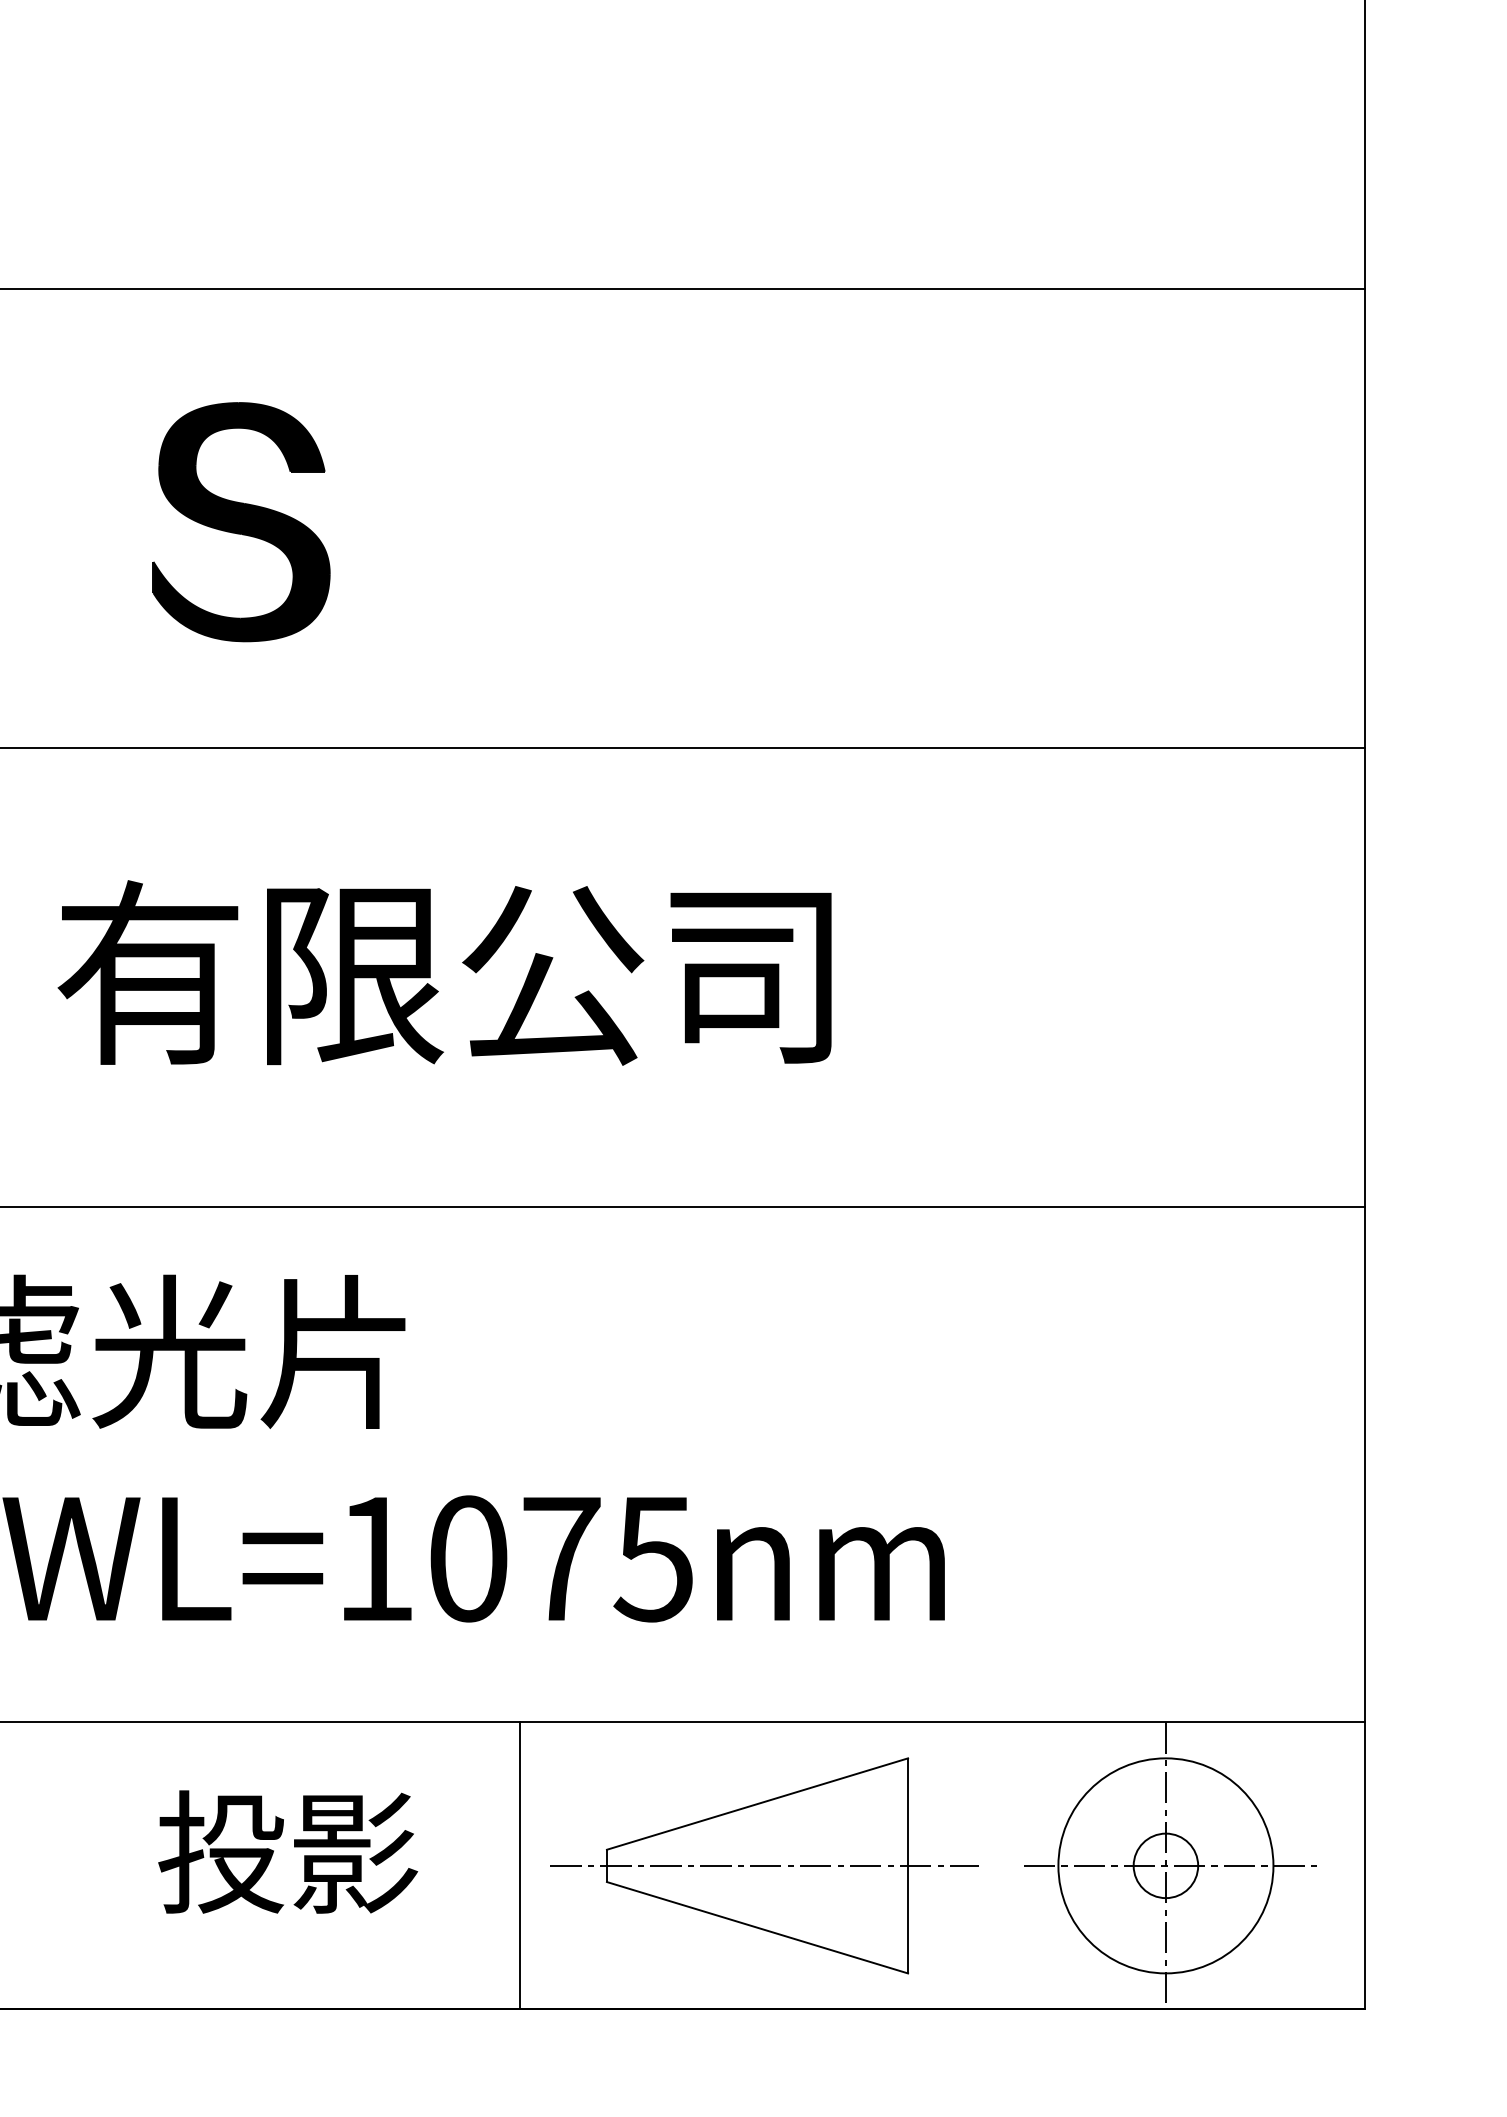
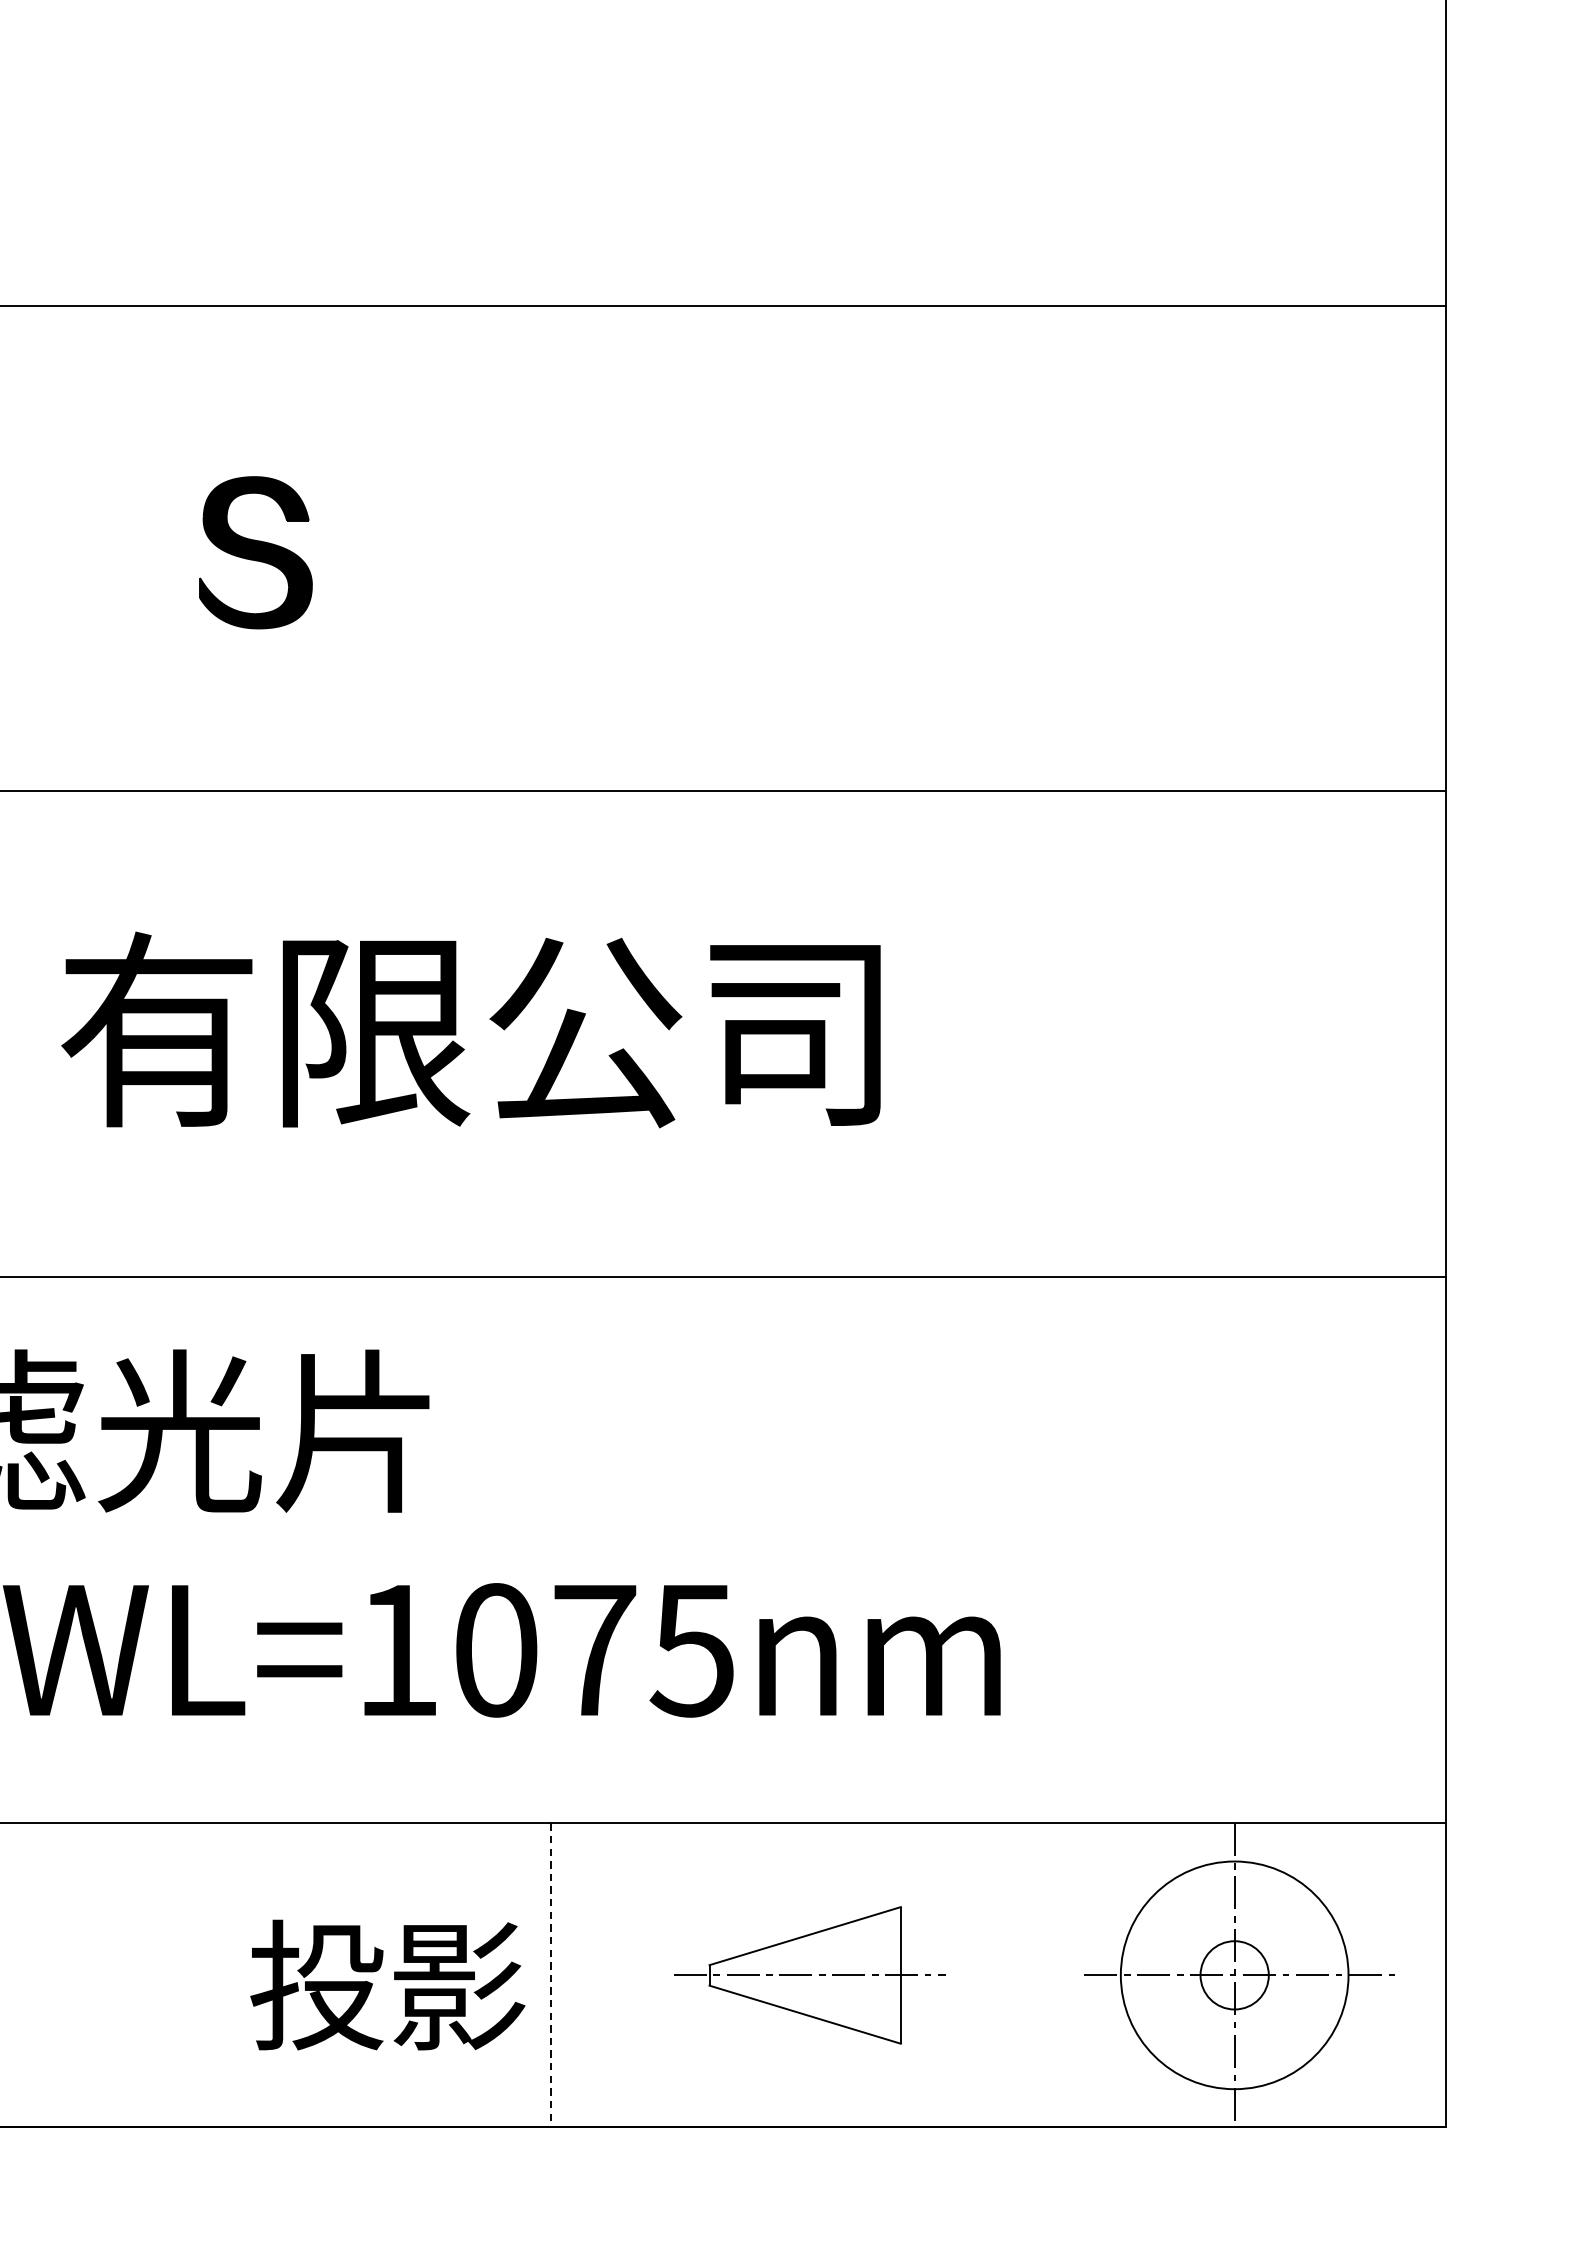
part: (241, 522) -> (255, 552), size x0.6
text: (288, 1851) -> (388, 1984), moved
line: (520, 1865) -> (551, 1974), solid -> dashed
part: (764, 1865) -> (809, 1974), size x0.6

